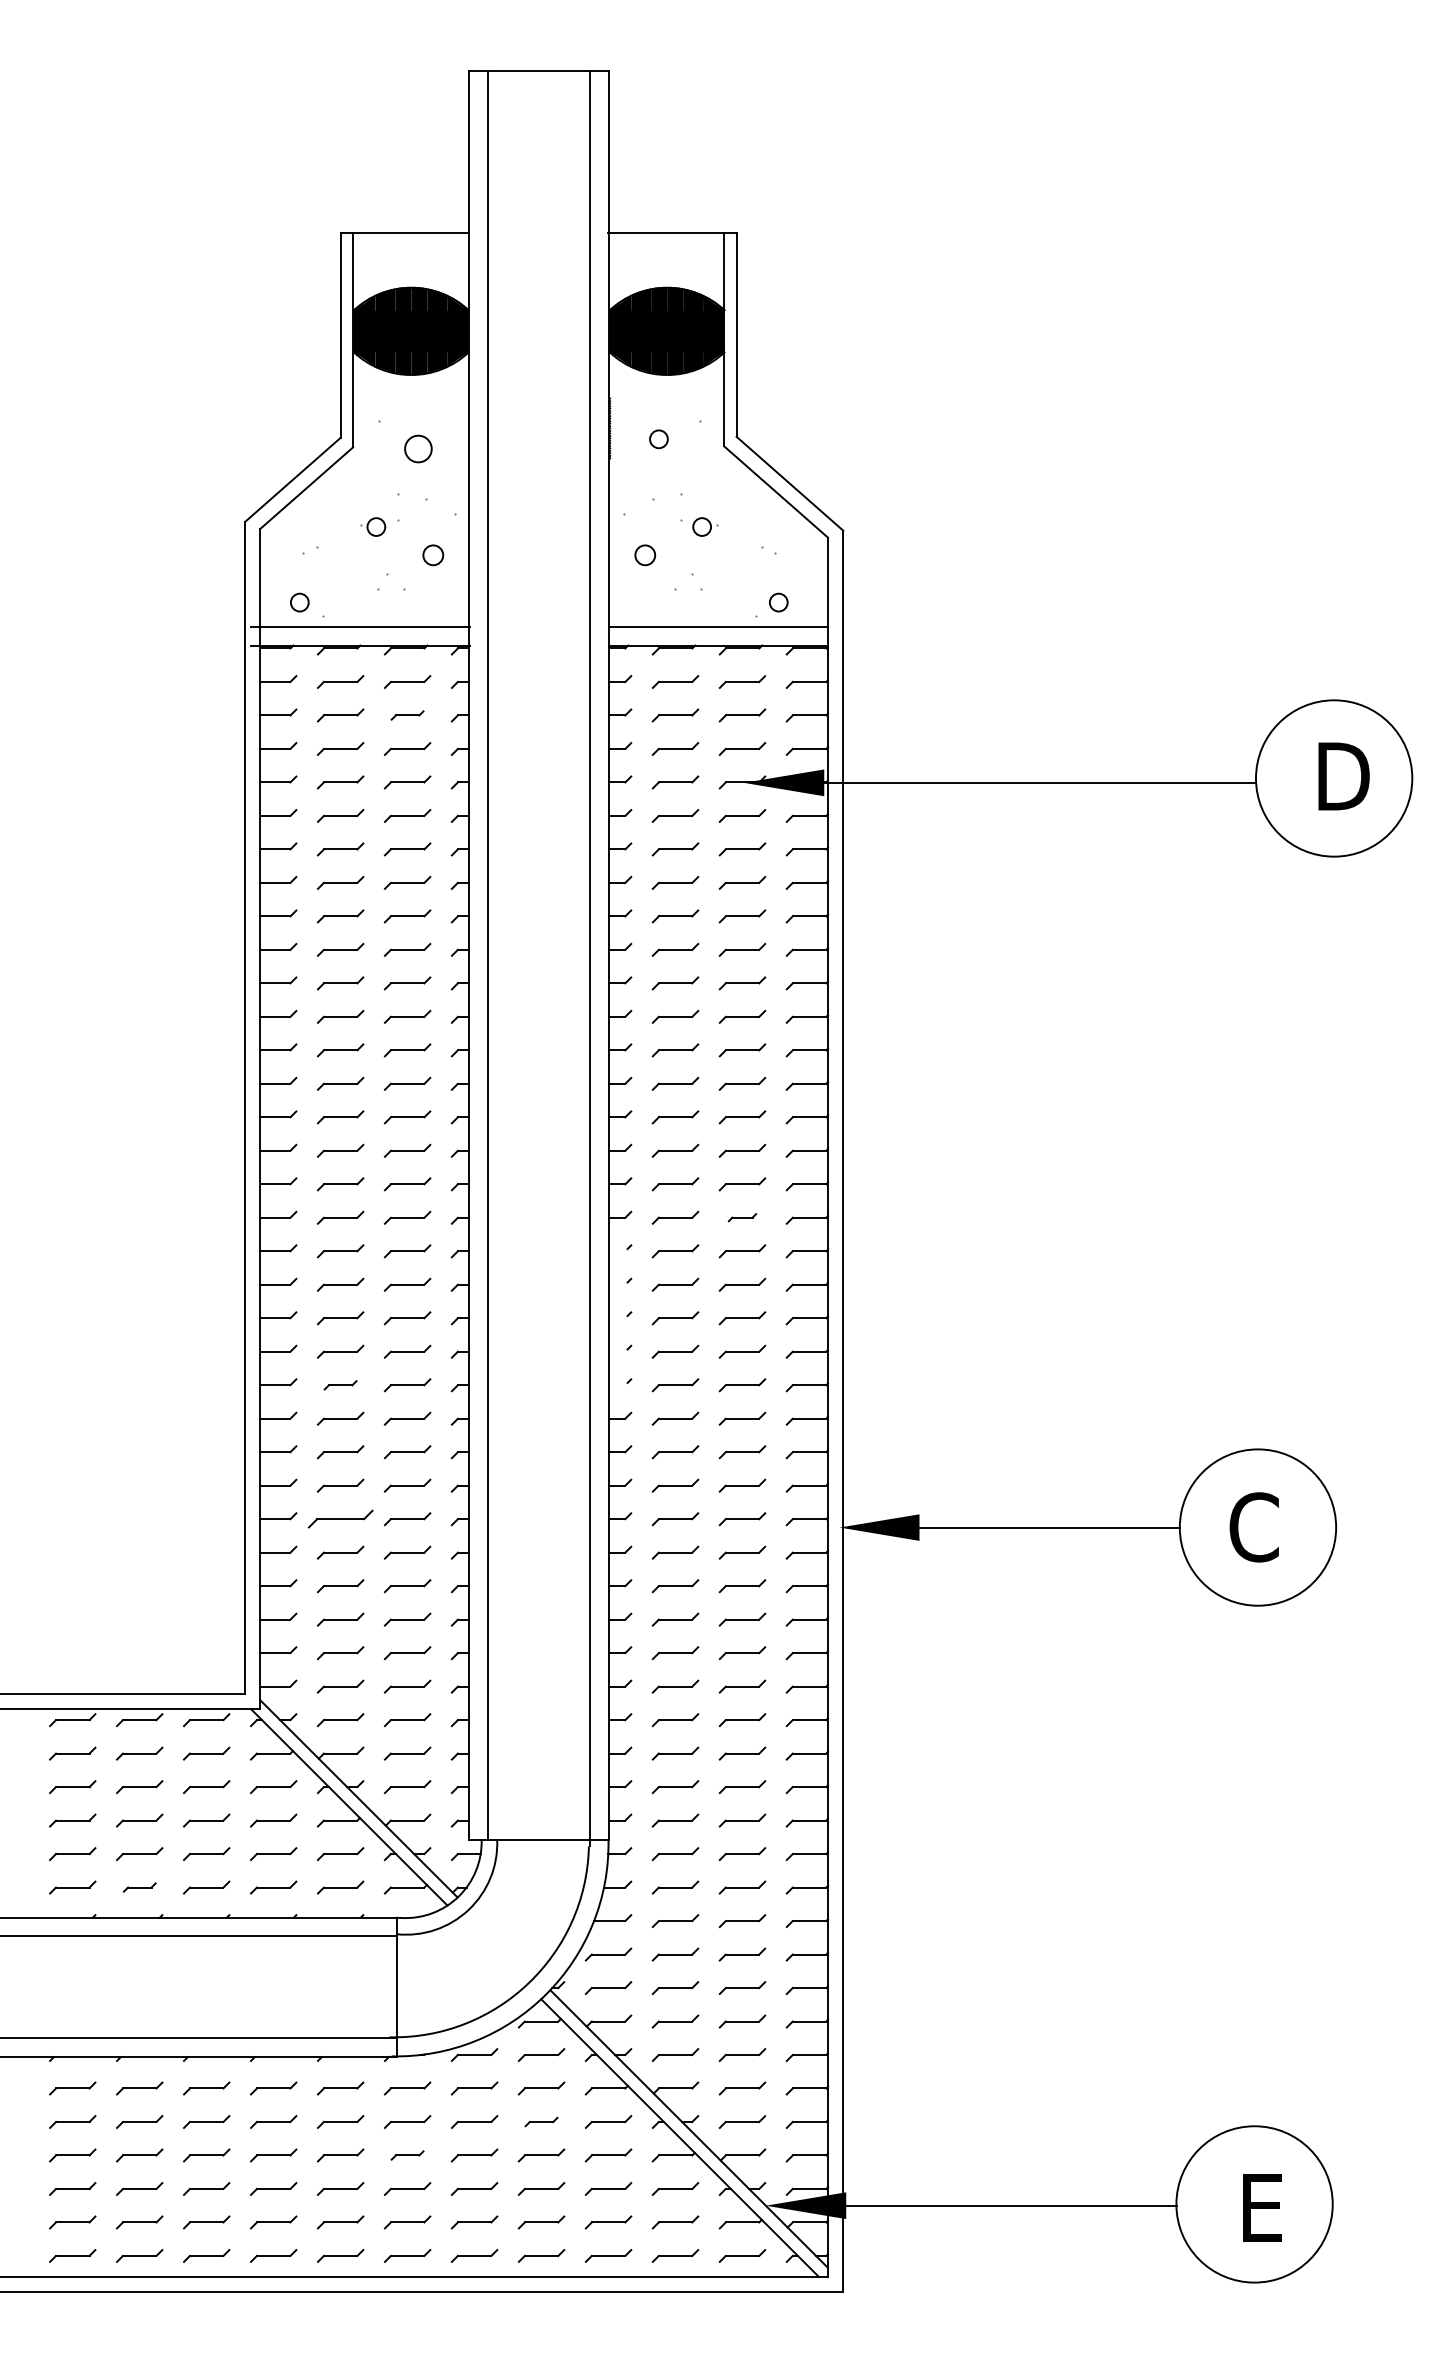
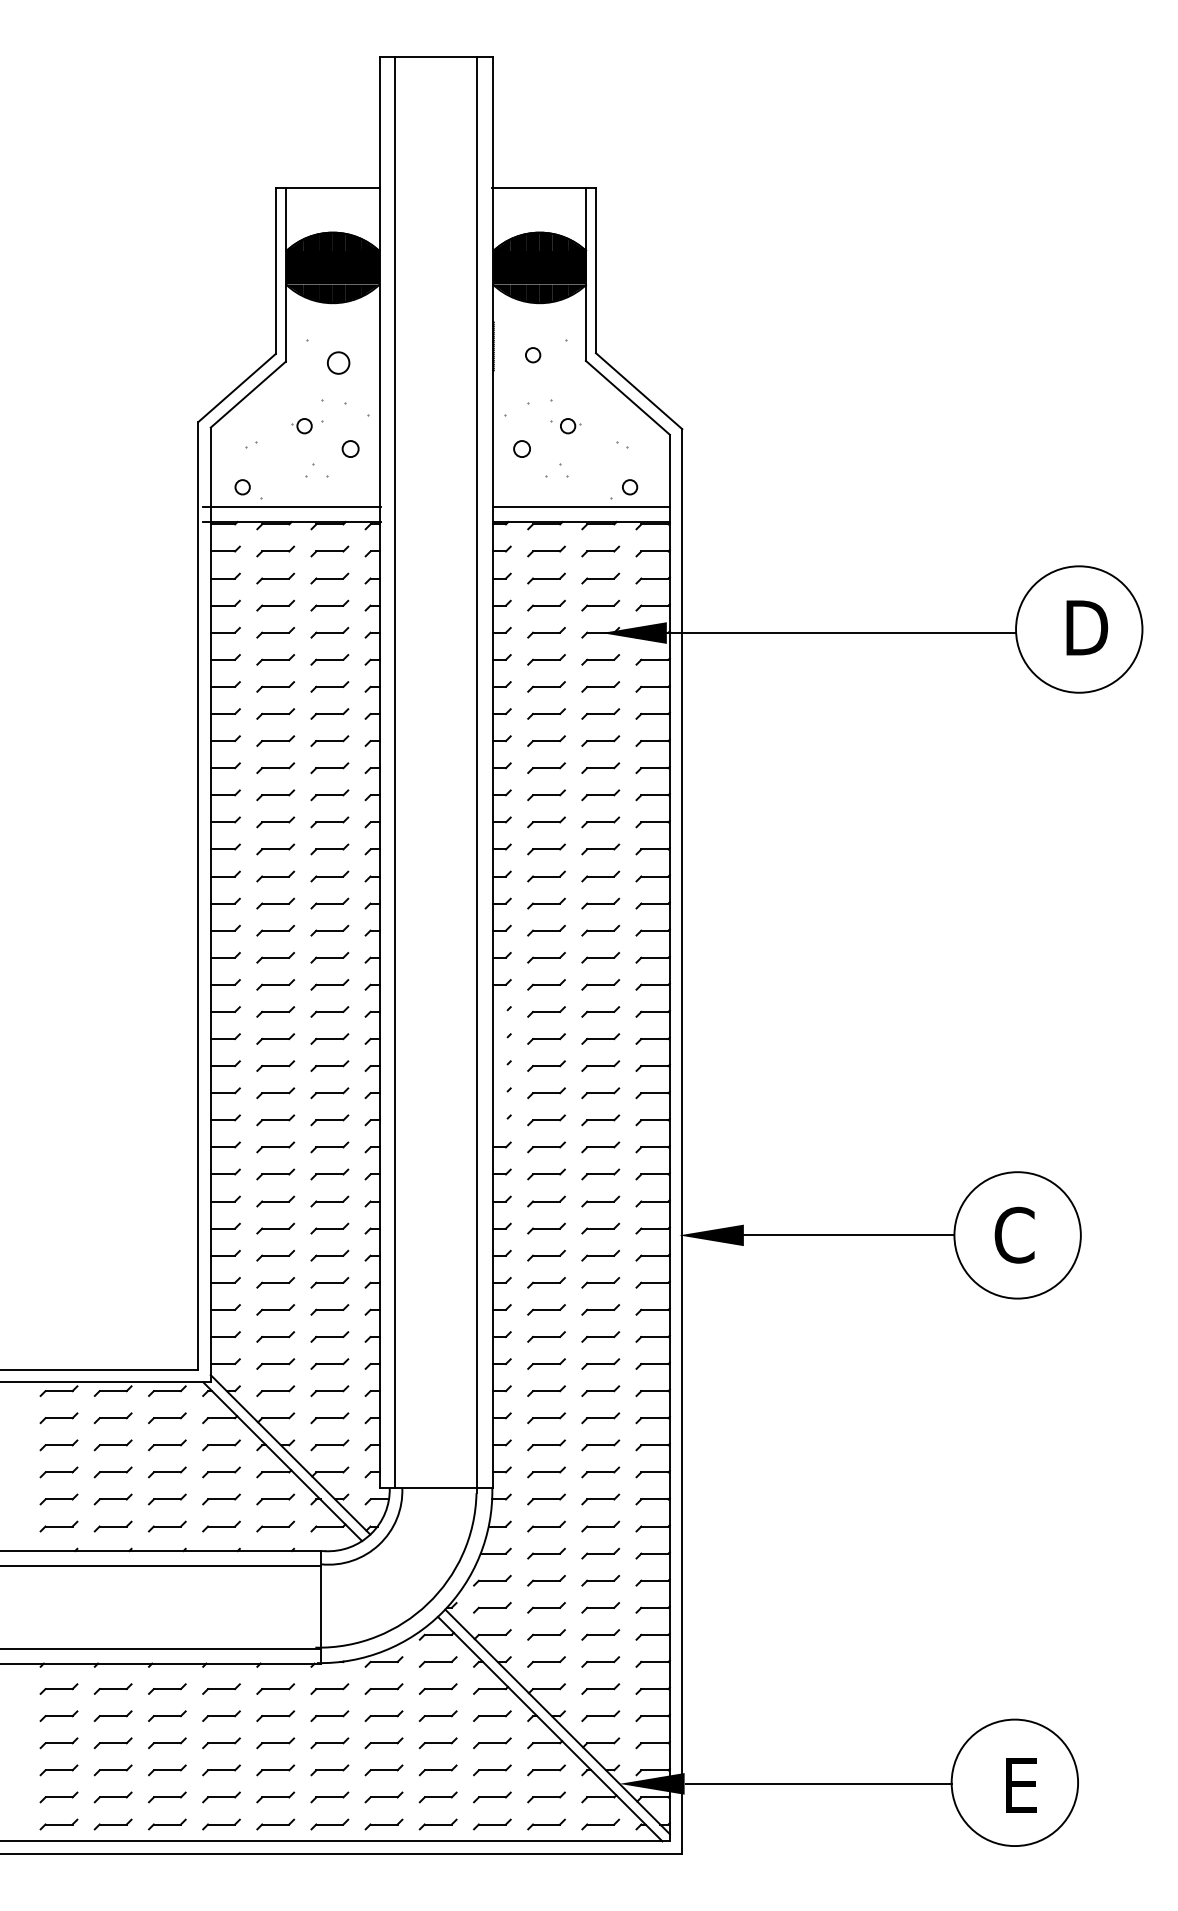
part: (407, 715) -> (329, 578), size x1.43
part: (742, 1217) -> (600, 984), size x1.67
part: (340, 1385) -> (275, 1120), size x1.43
part: (340, 1519) -> (275, 1228), size x0.71
part: (139, 1887) -> (113, 1526), size x1.43
part: (541, 2121) -> (438, 1715), size x1.43
part: (407, 2155) -> (329, 1743), size x1.43

